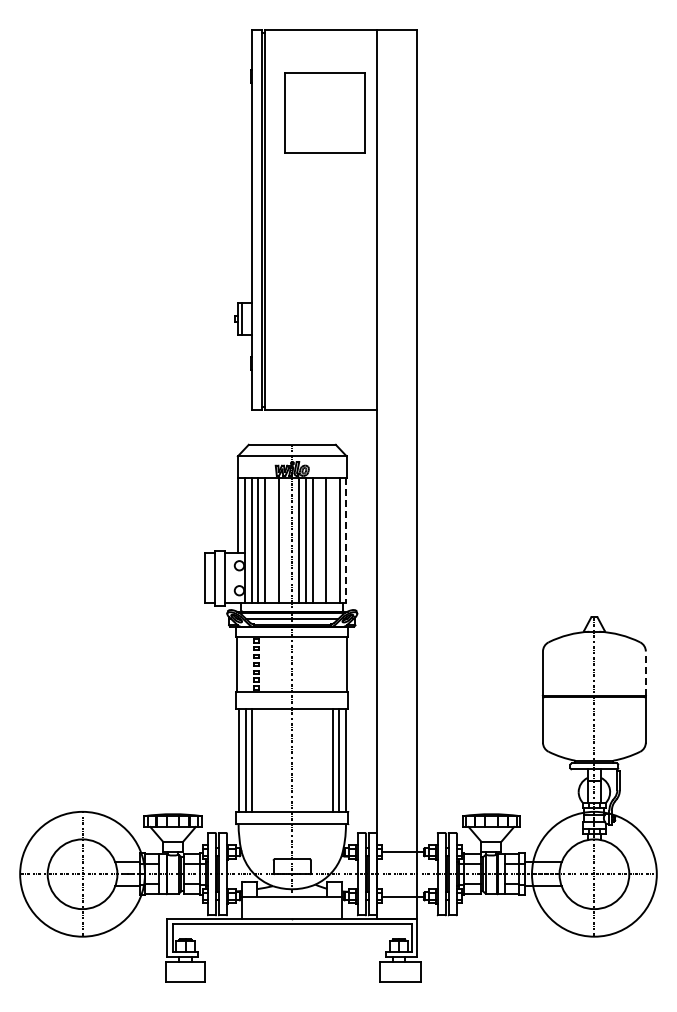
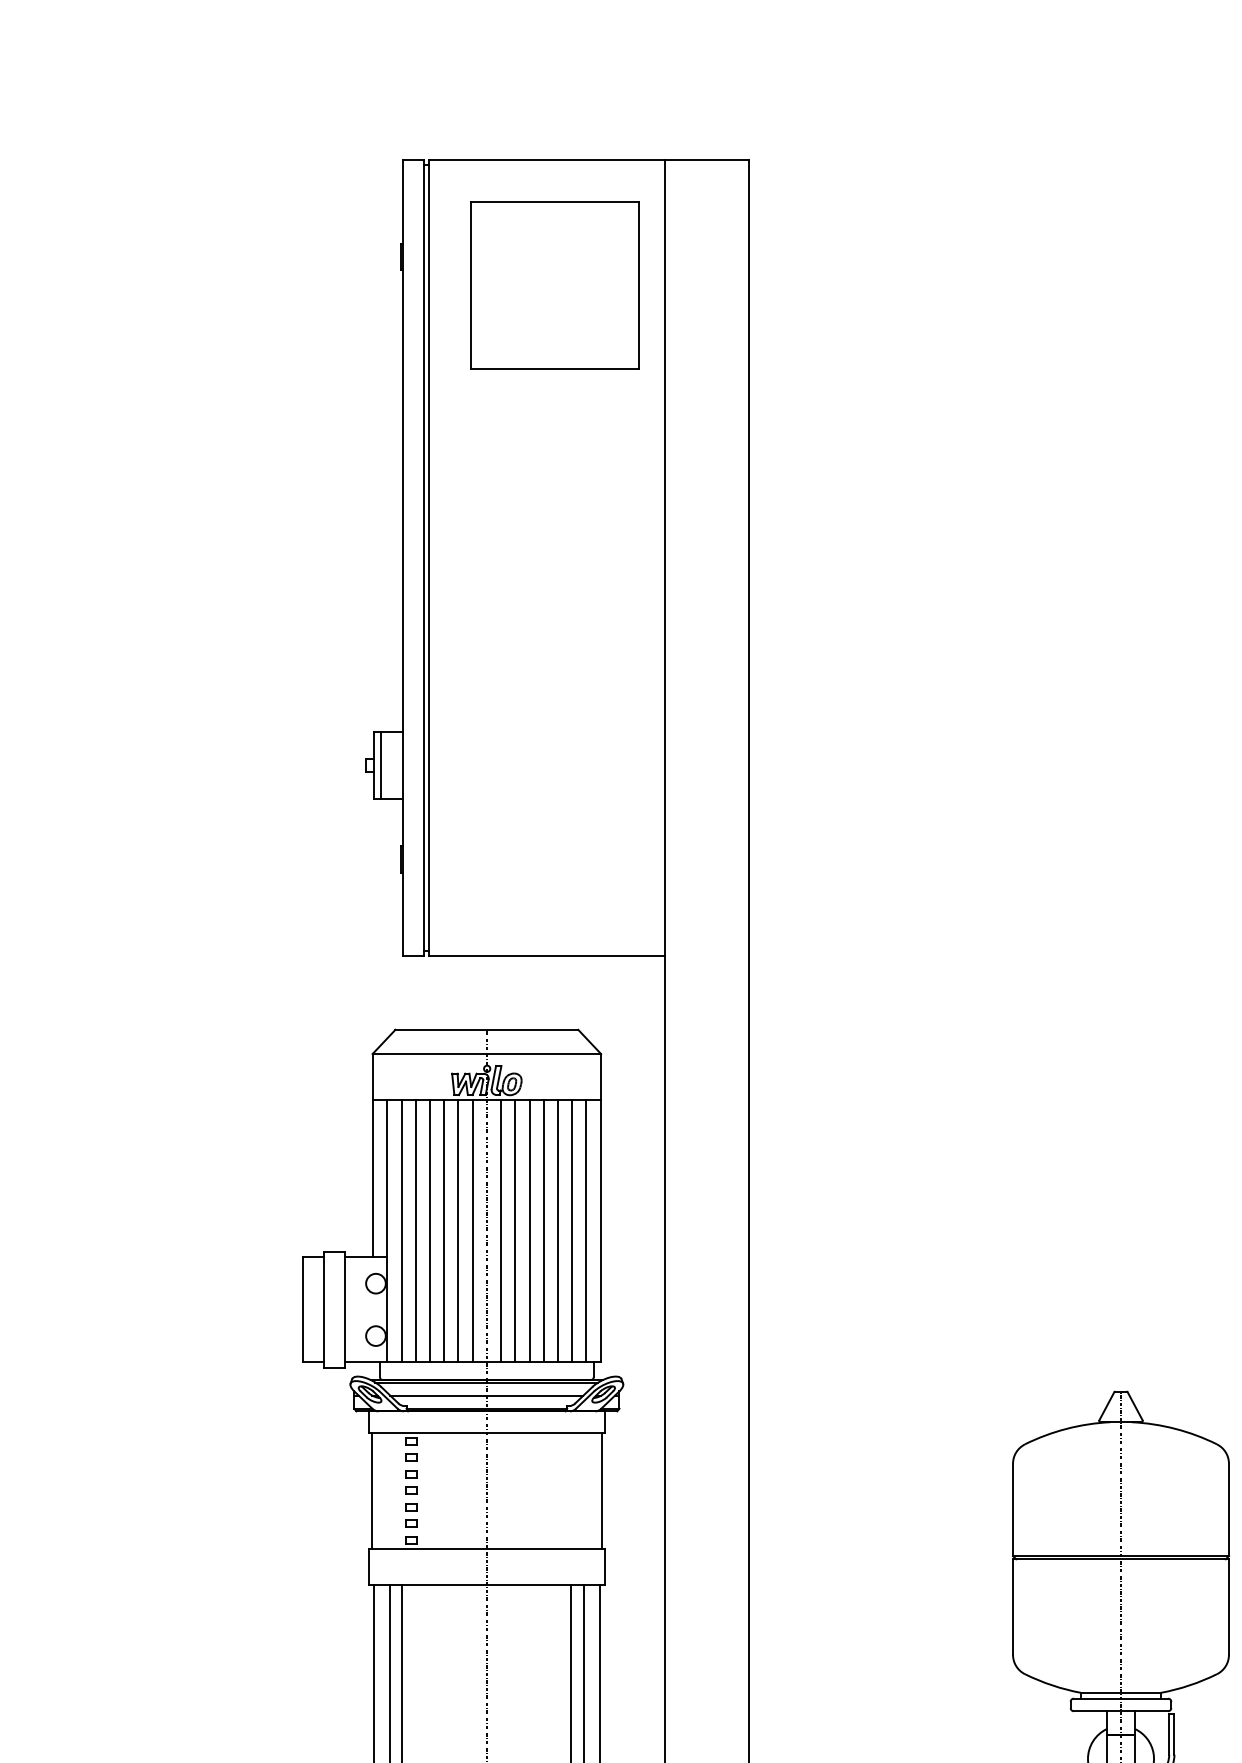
part: (324, 112) -> (554, 283), moved
line: (271, 540) -> (443, 1230), added
line: (285, 540) -> (472, 1230), added
line: (319, 540) -> (543, 1230), added
line: (332, 540) -> (571, 1230), added
line: (346, 540) -> (600, 1230), dashed -> solid
line: (645, 673) -> (1228, 1509), dashed -> solid

